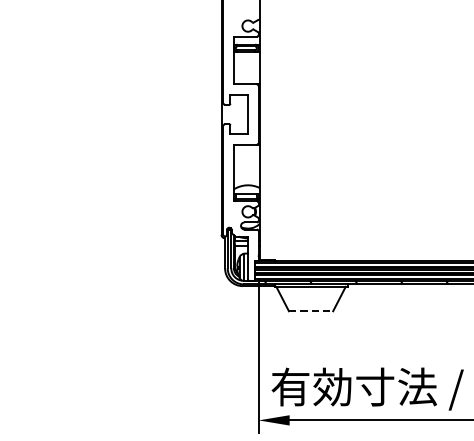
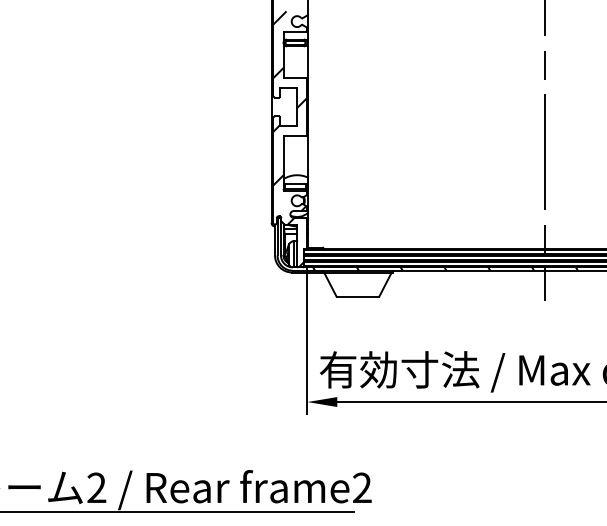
hatch: (241, 148) -> (290, 139), added
line: (311, 310) -> (358, 296), dashed -> solid

